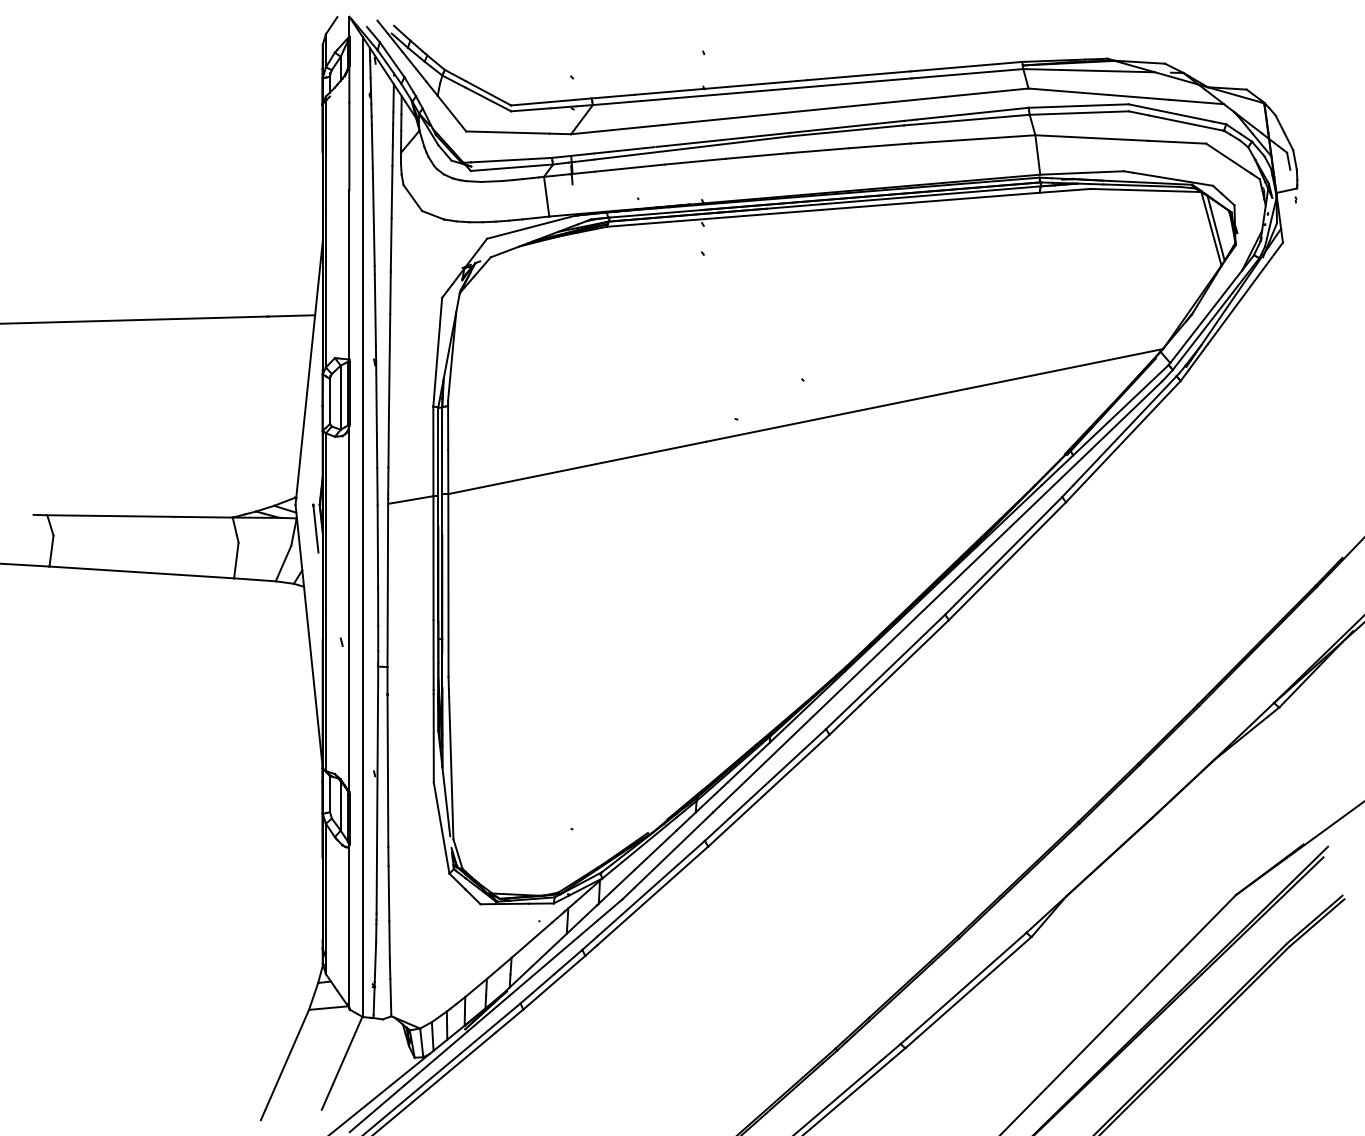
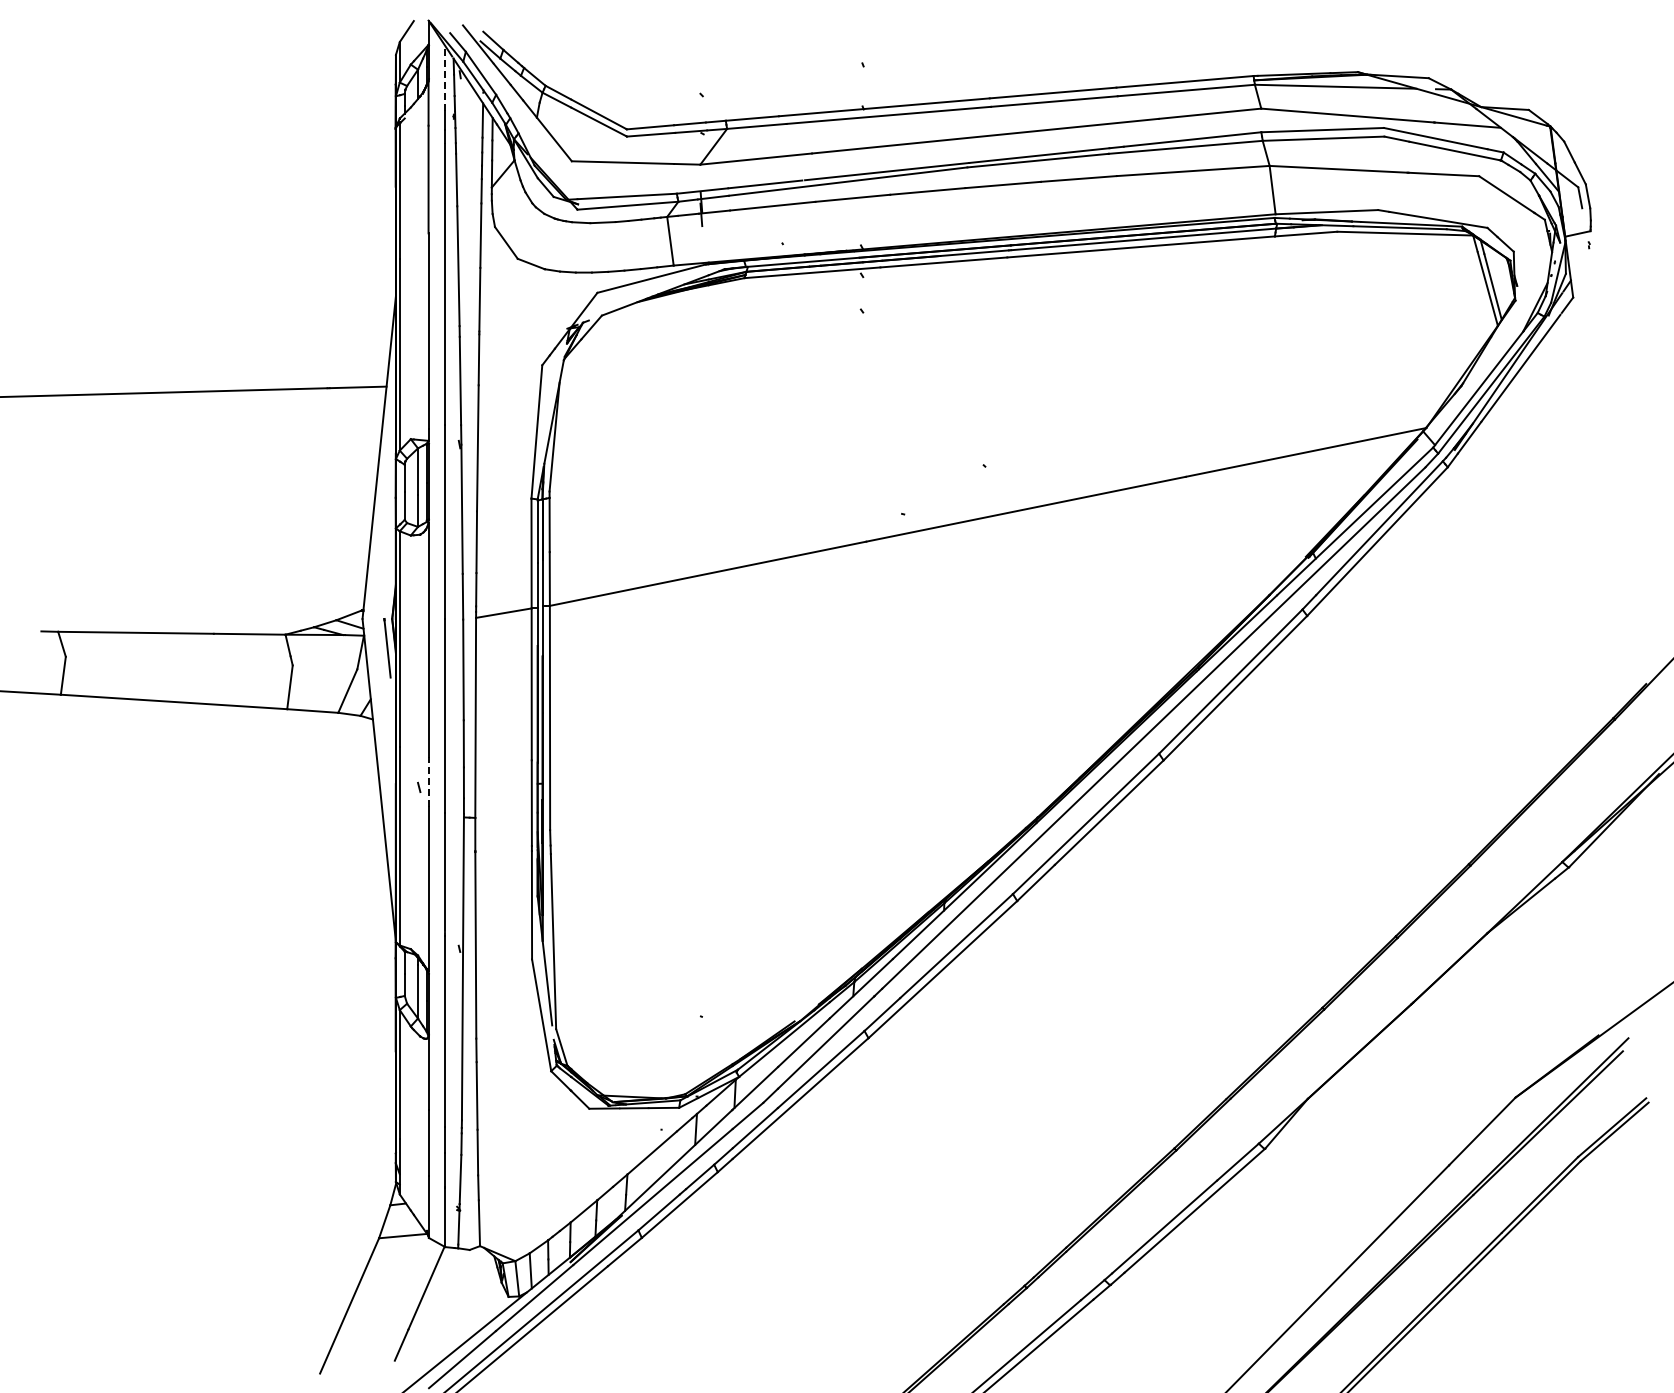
line: (363, 63) -> (445, 77), solid -> dashed
line: (349, 637) -> (428, 781), solid -> dashed

